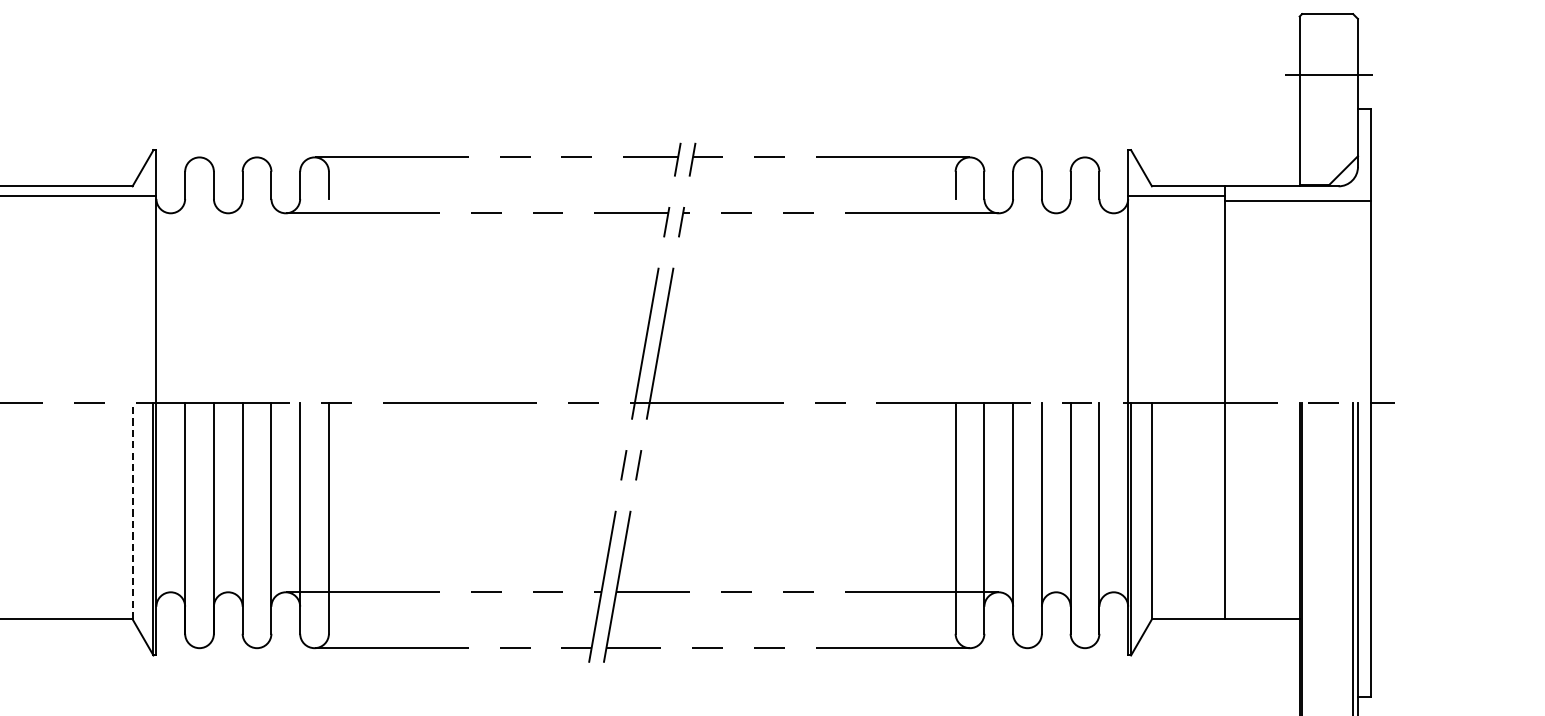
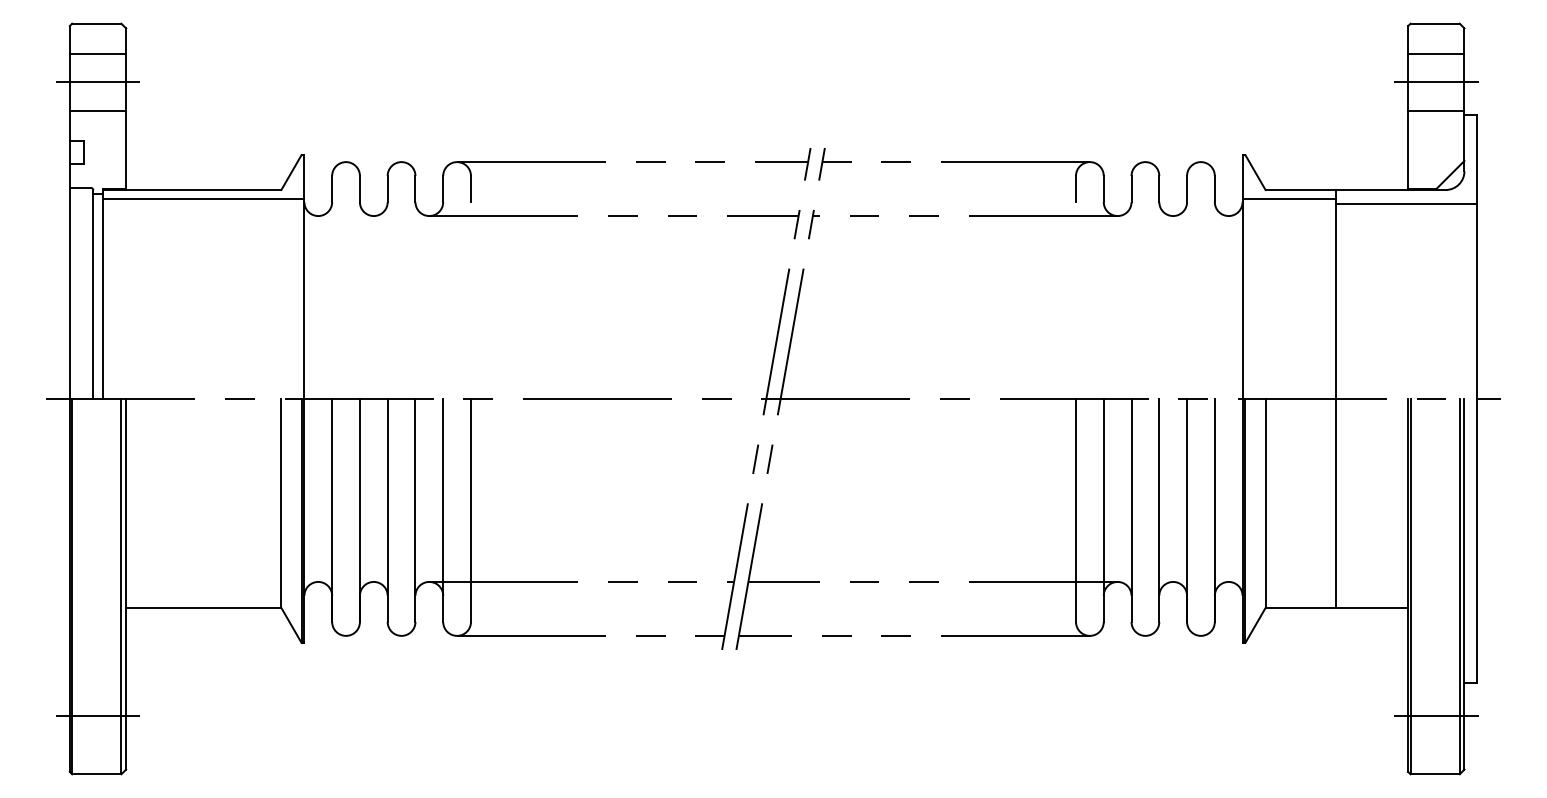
line: (1329, 45) -> (1436, 54), added
line: (1329, 103) -> (1436, 110), added
line: (132, 510) -> (281, 502), dashed -> solid

